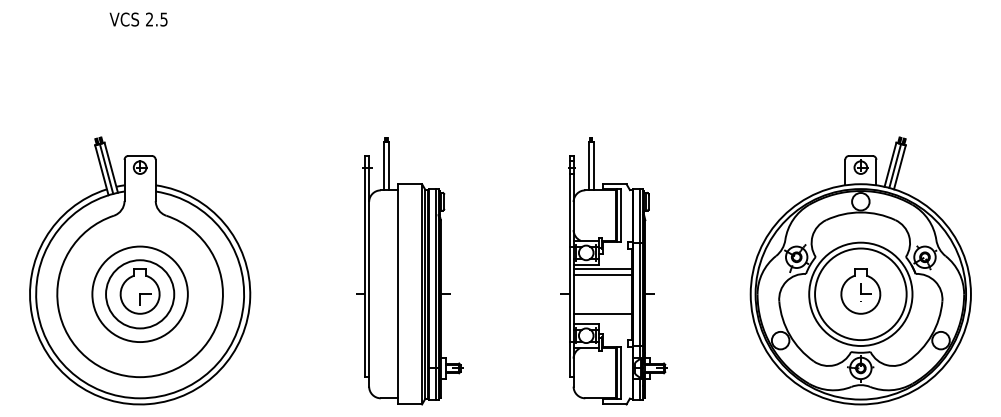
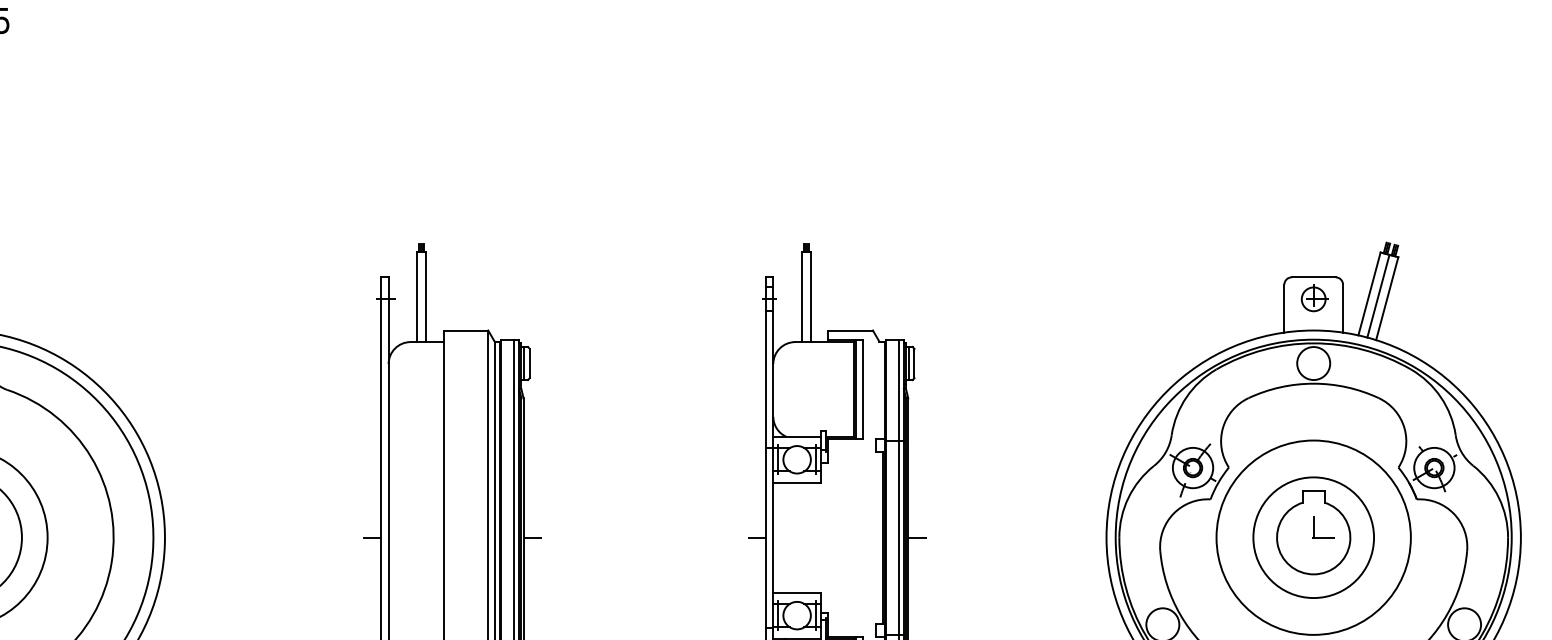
line: (602, 269) -> (827, 490), removed
line: (602, 274) -> (827, 500), removed
circle: (860, 294) -> (1313, 538), size x0.7
line: (602, 313) -> (827, 573), removed

